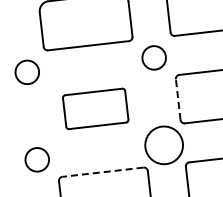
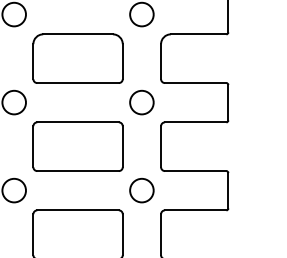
line: (178, 99) -> (161, 146), dashed -> solid
part: (95, 108) -> (77, 146), size x1.43
circle: (163, 145) -> (141, 190), size x0.62
line: (103, 172) -> (78, 210), dashed -> solid

